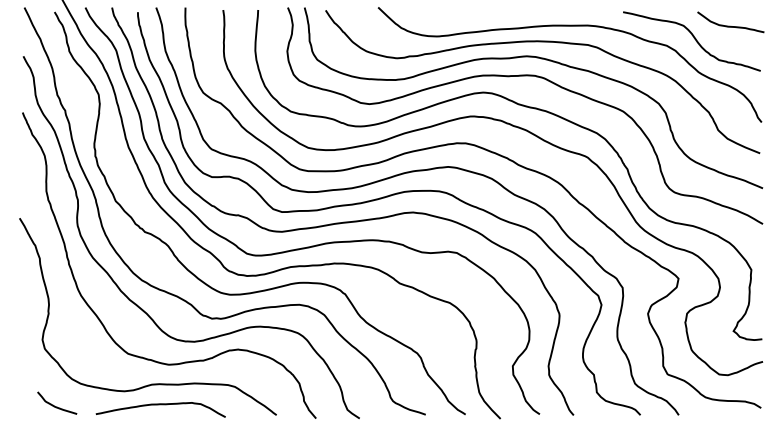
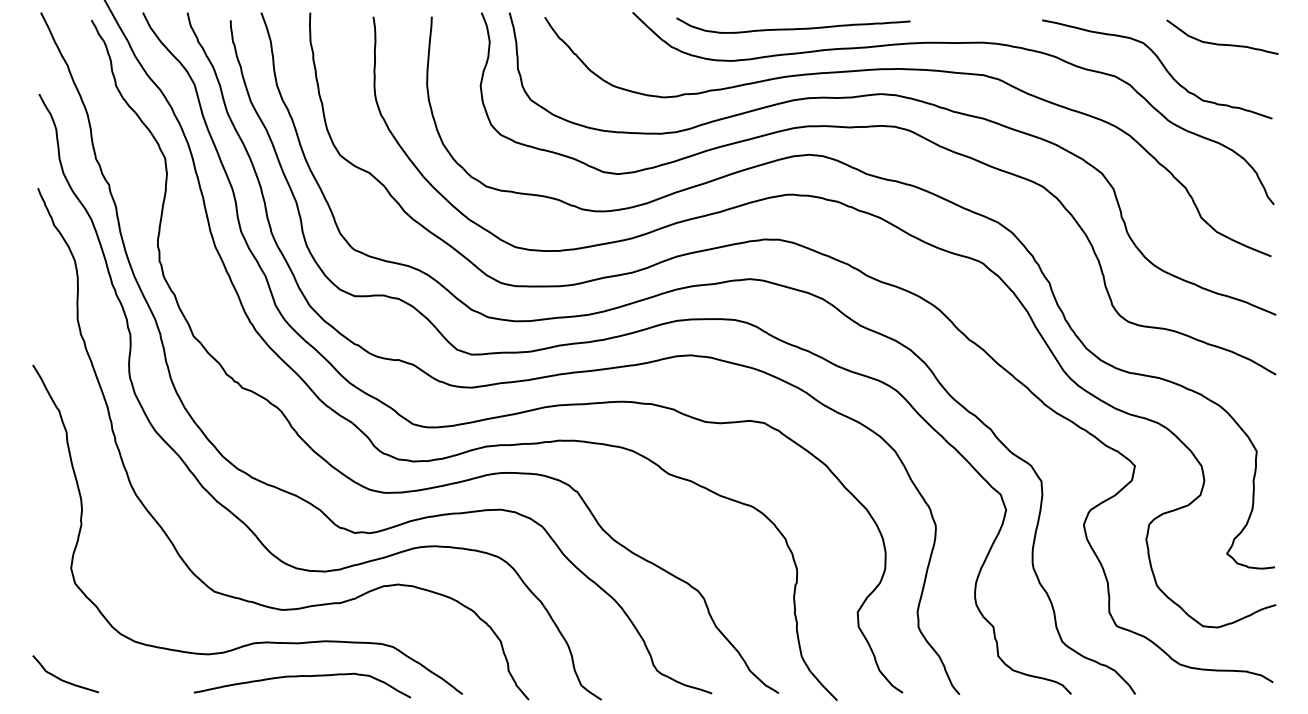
curve: (474, 16) -> (793, 27), added
curve: (160, 405) -> (301, 678), moved
curve: (57, 406) -> (66, 679), moved

